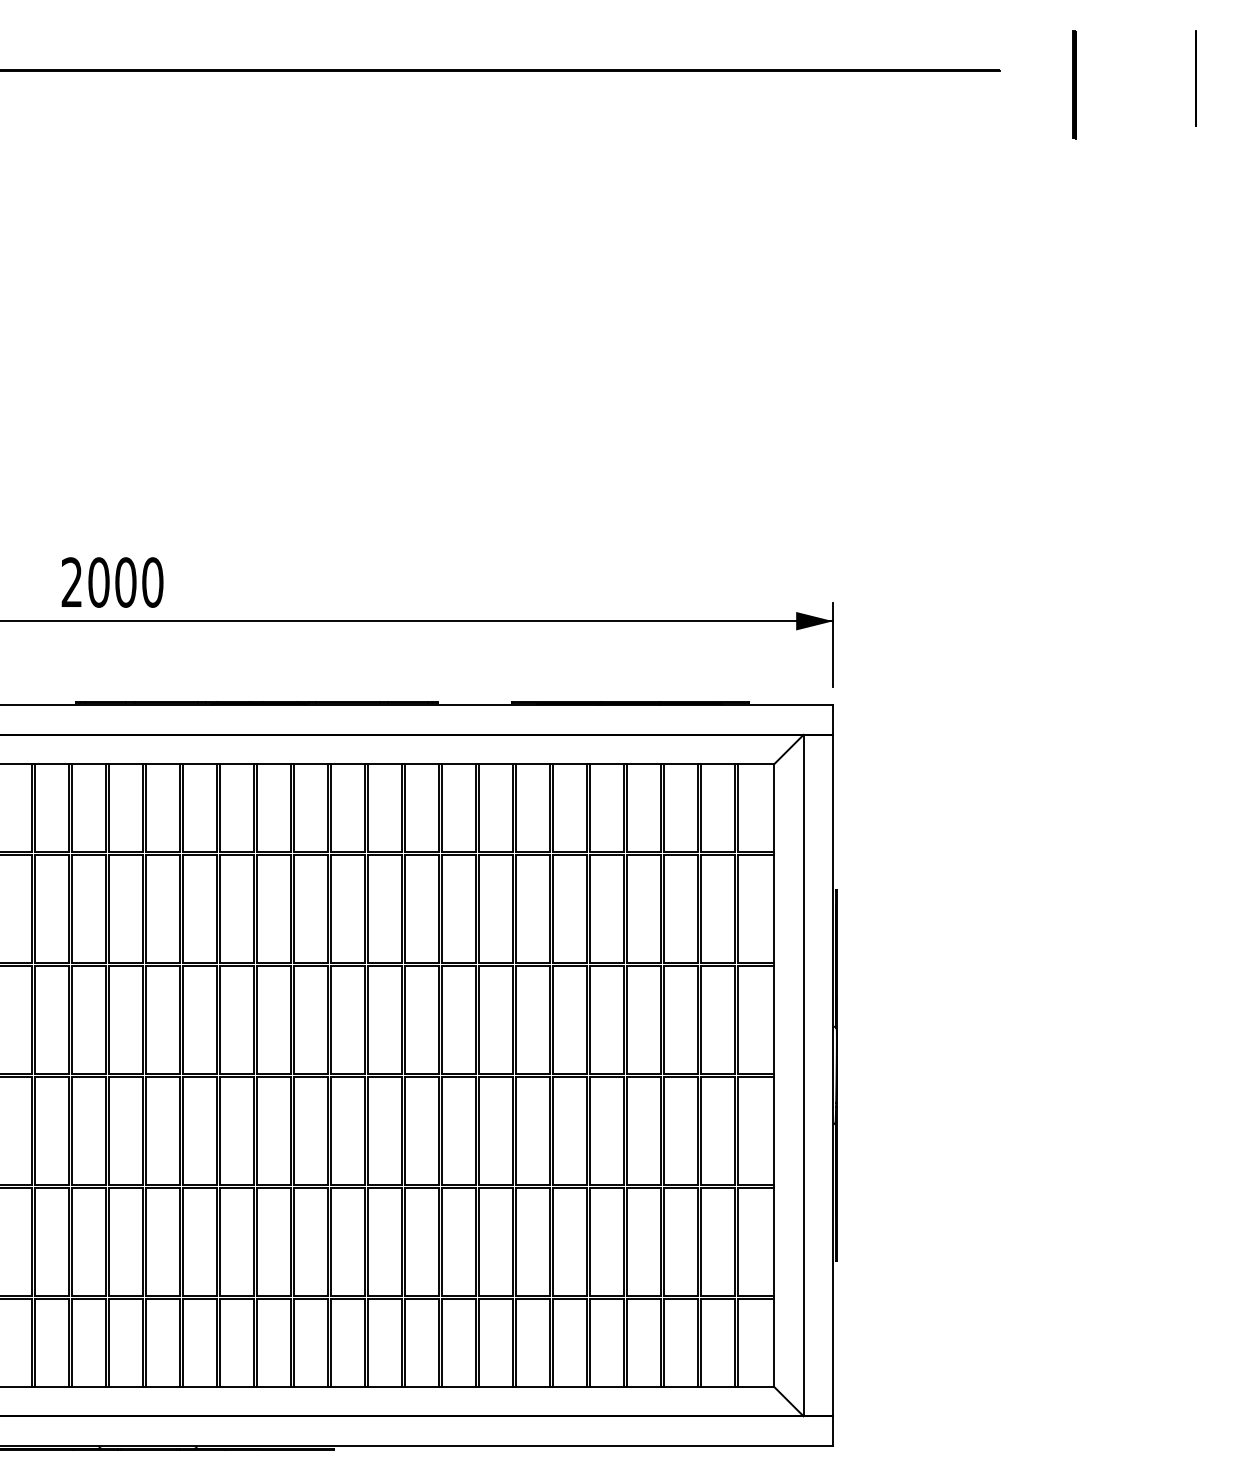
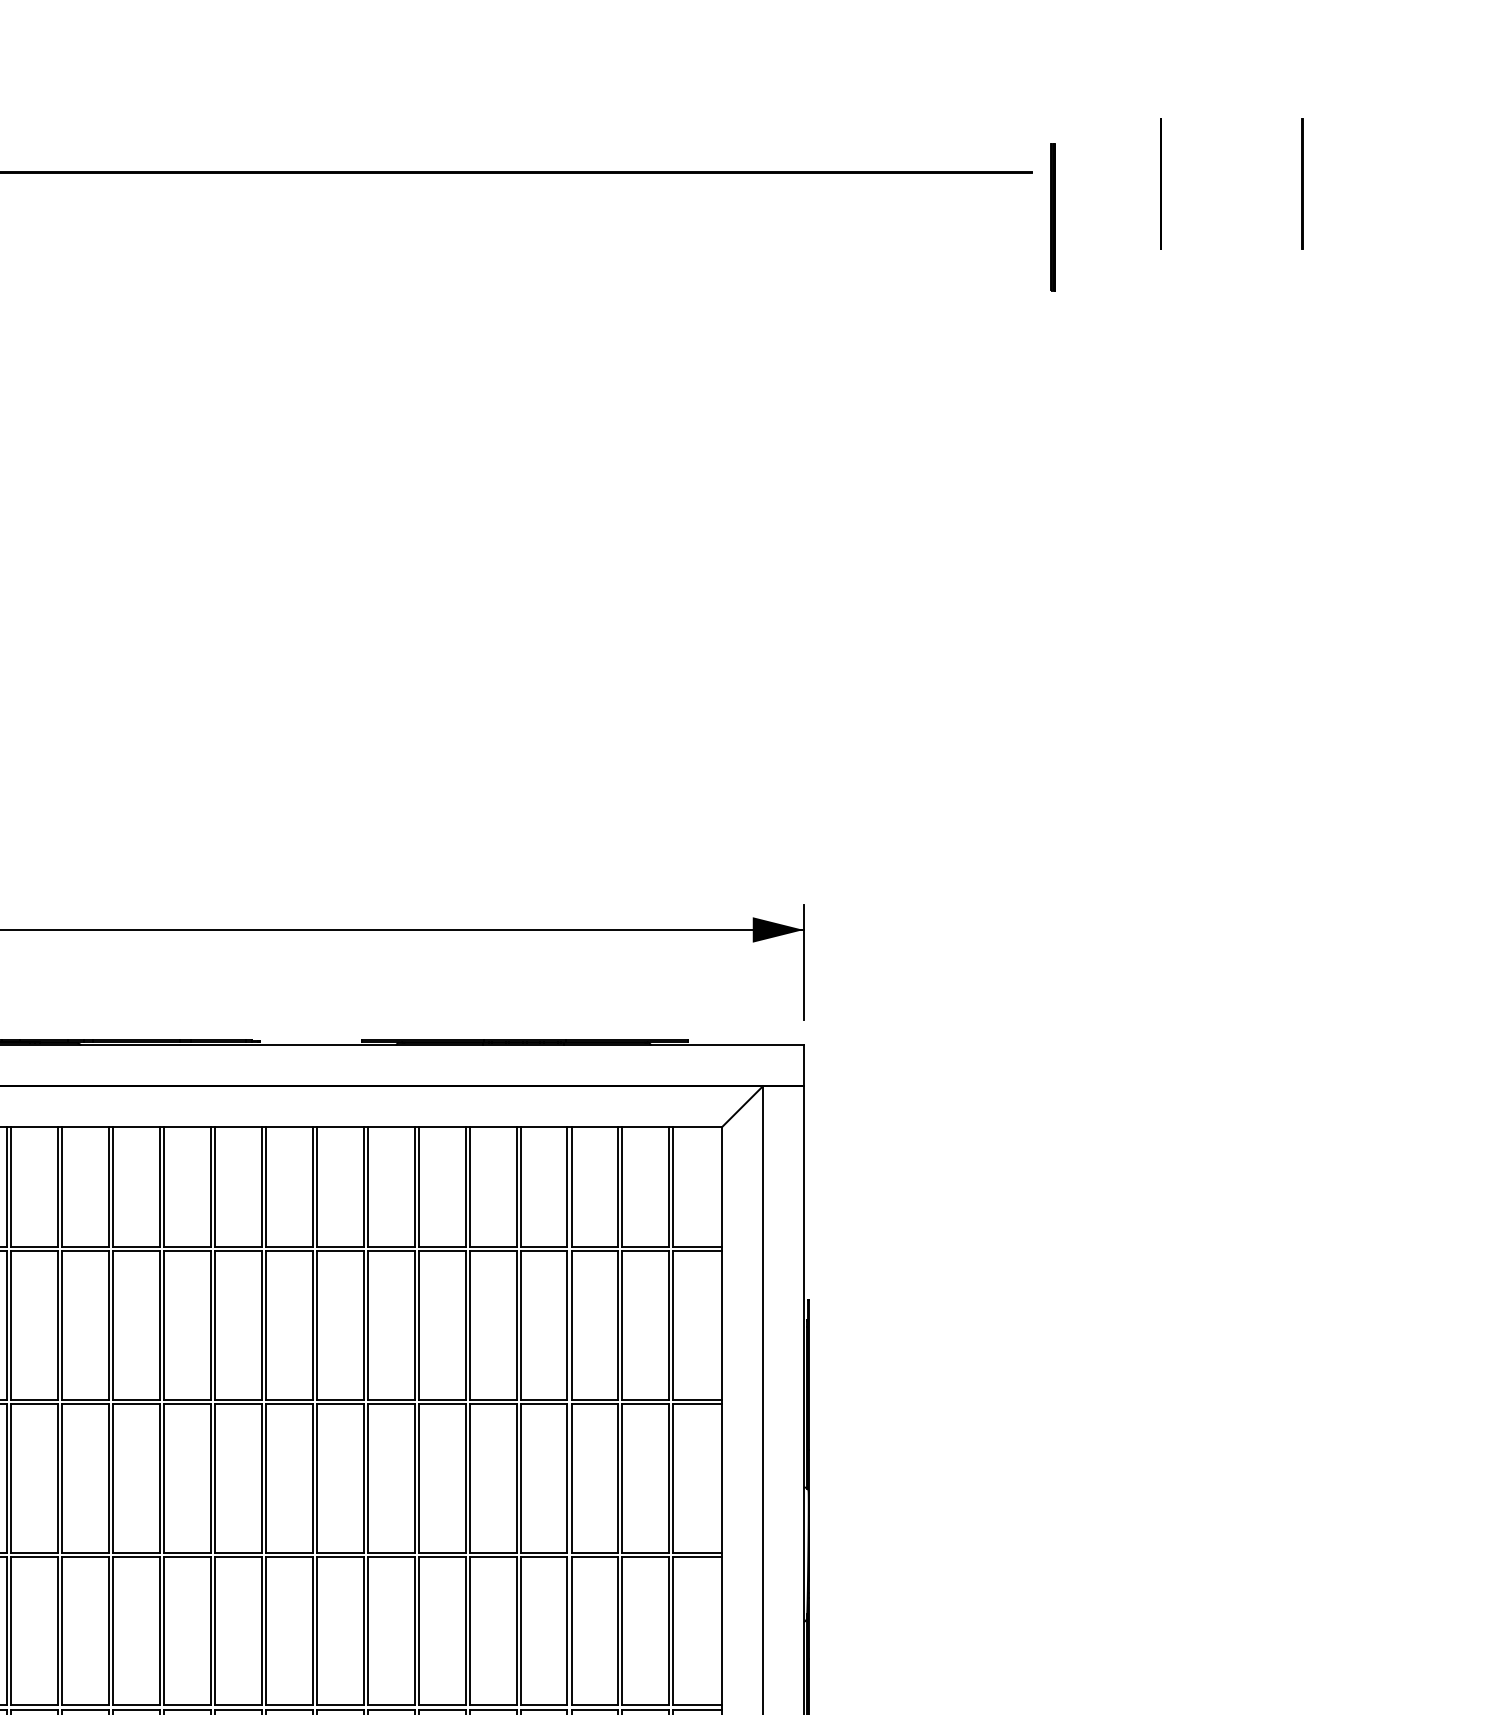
line: (1092, 78) -> (1160, 183), added
line: (1074, 84) -> (1052, 216), moved

